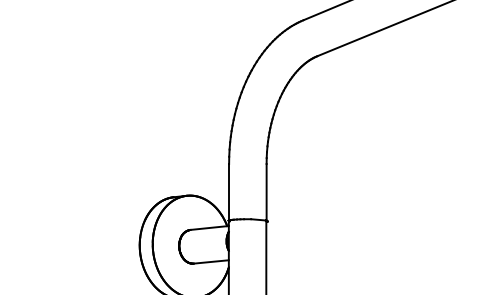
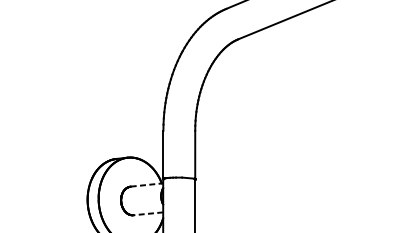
line: (210, 227) -> (147, 184), solid -> dashed
line: (211, 261) -> (148, 213), solid -> dashed

